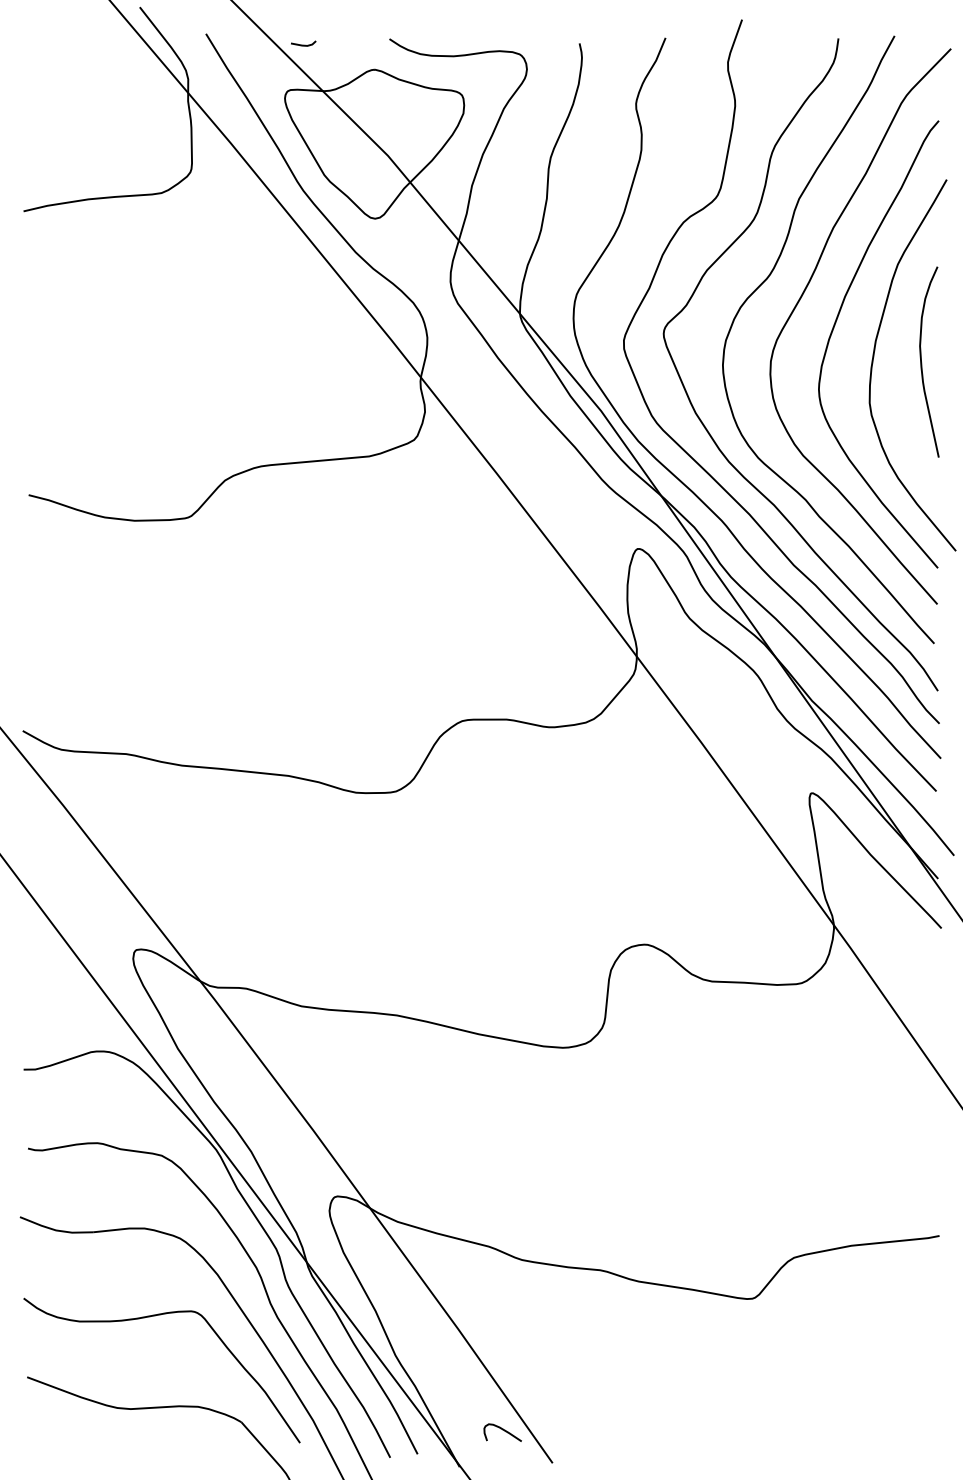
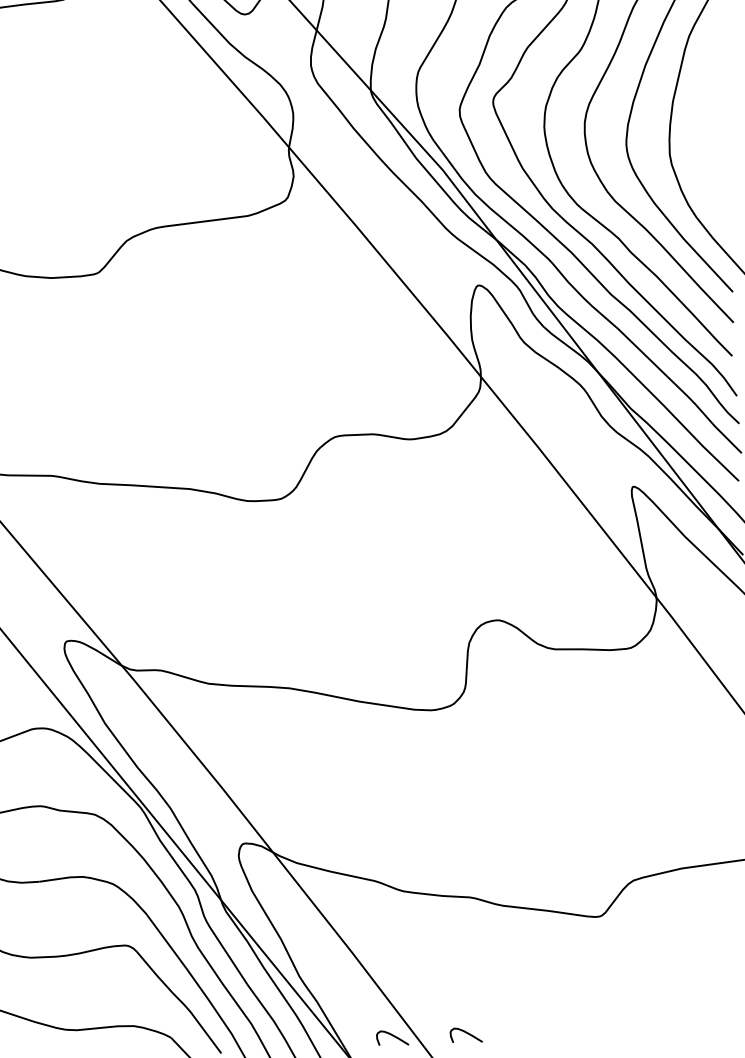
curve: (922, 362) -> (713, 118), removed
curve: (589, 1430) -> (466, 1033), added

